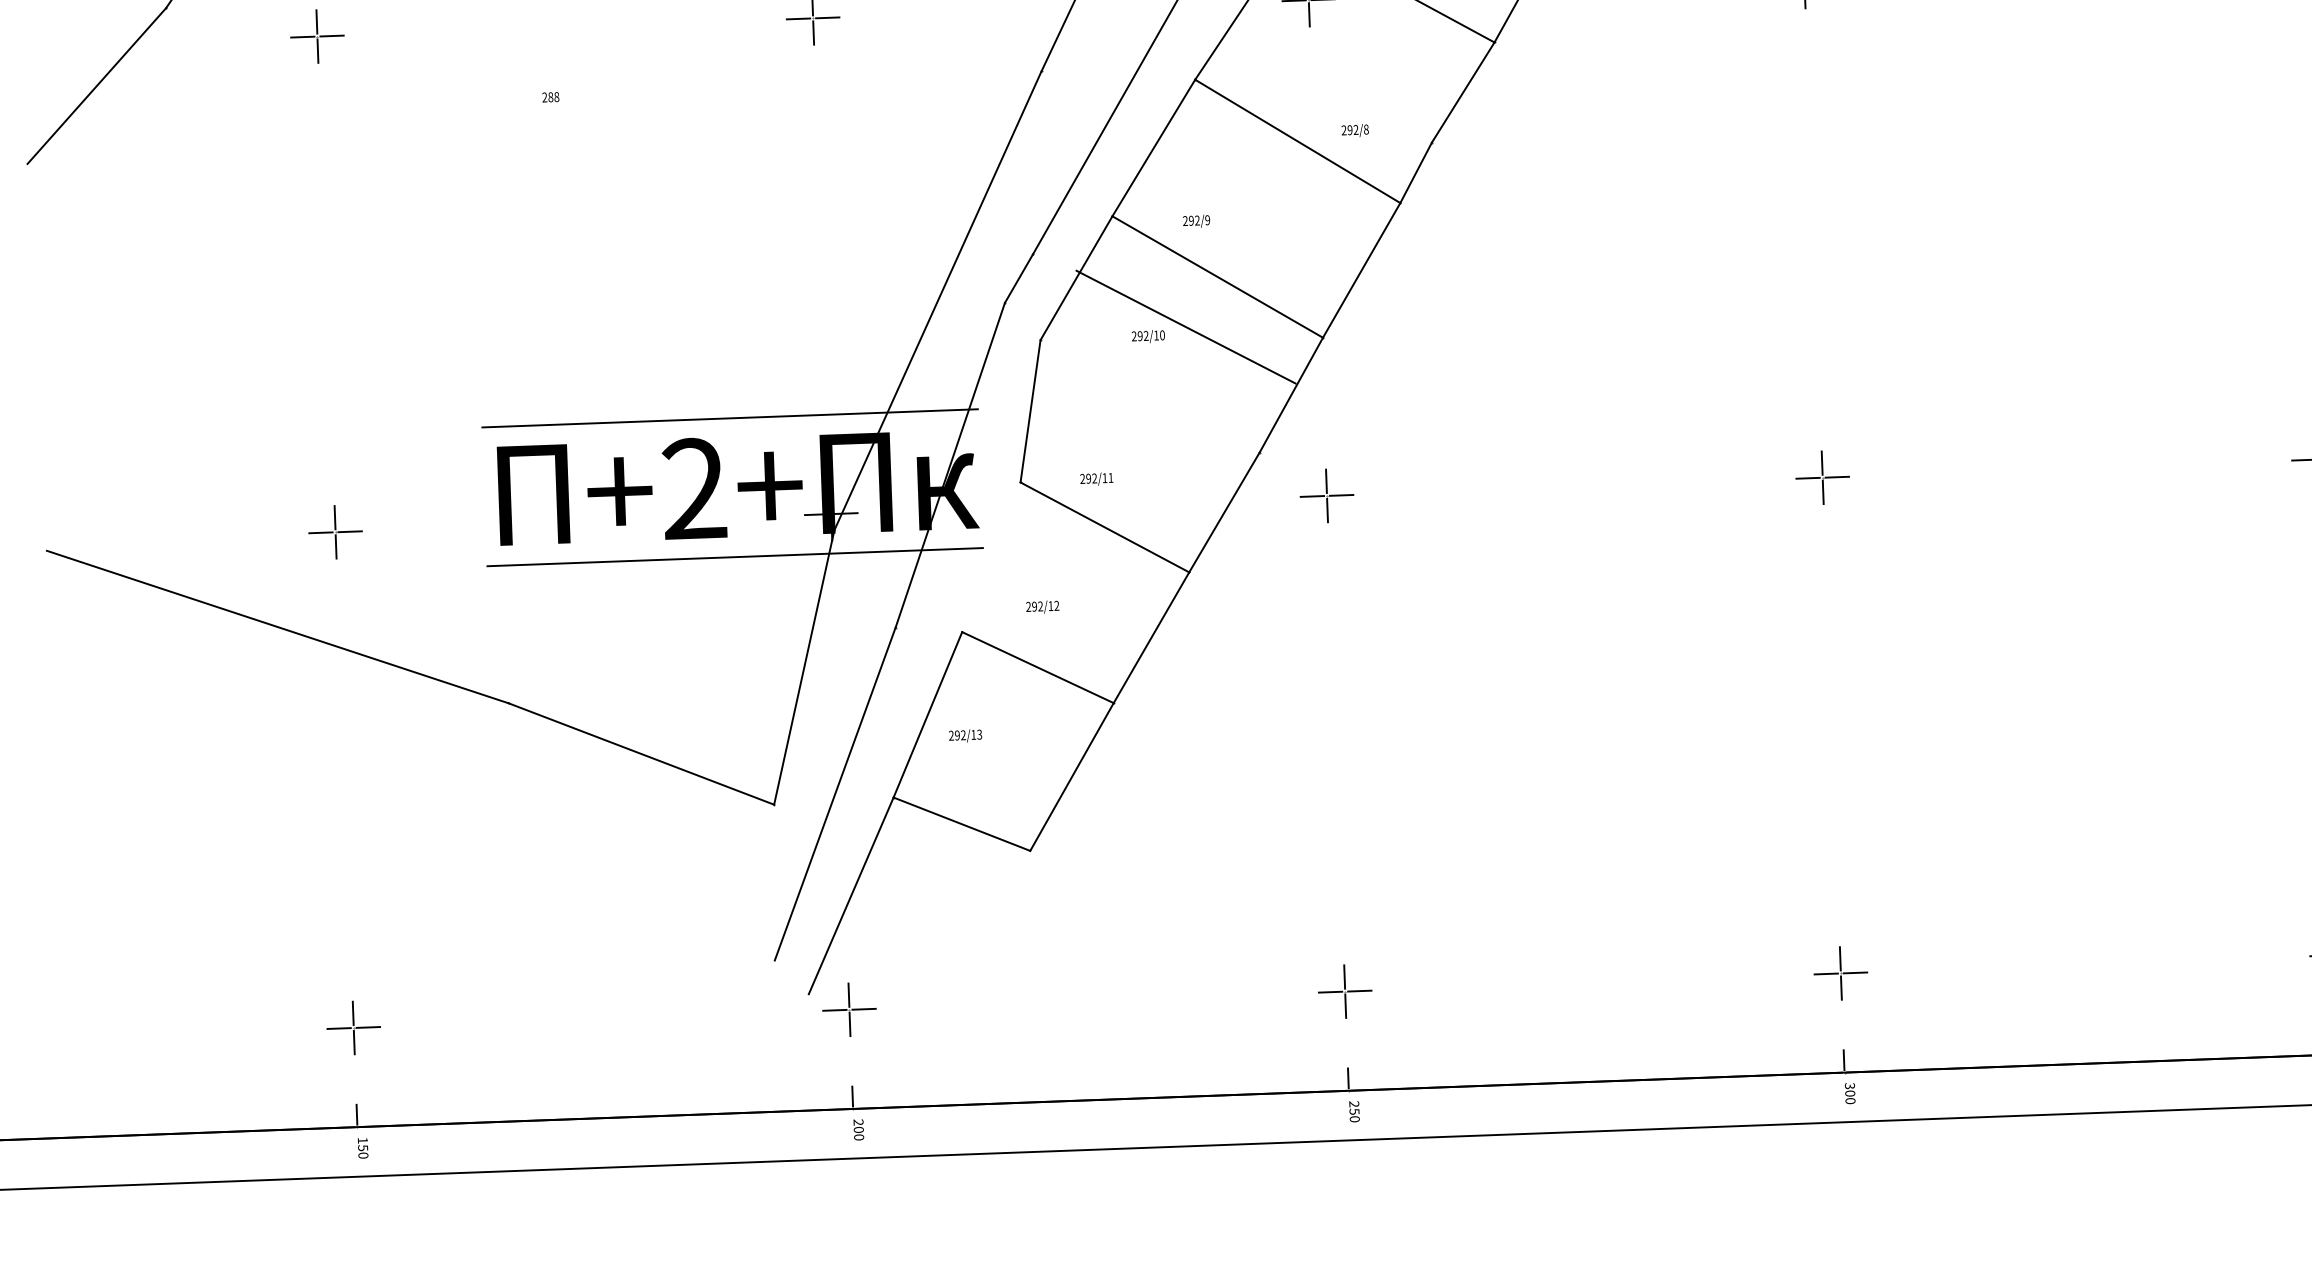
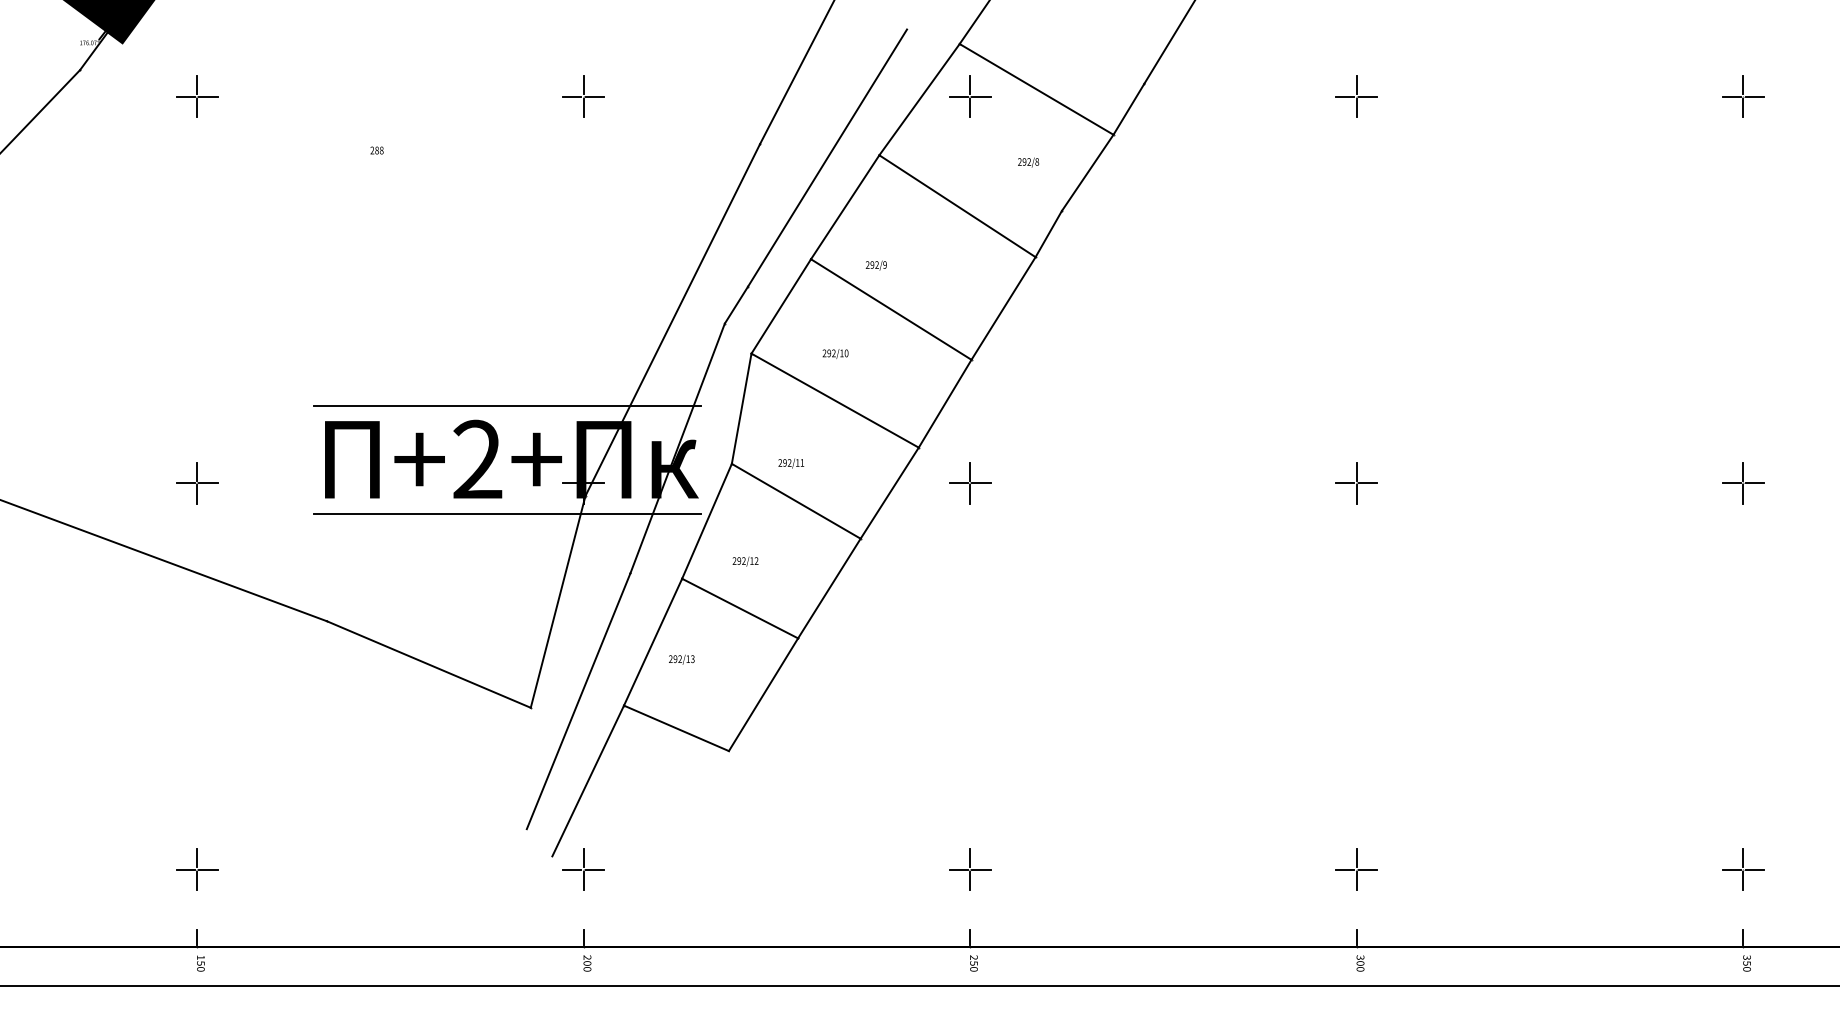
text: (1355, 130) -> (1028, 162), moved
line: (1185, 326) -> (834, 400), moved
line: (990, 556) -> (706, 520), added

